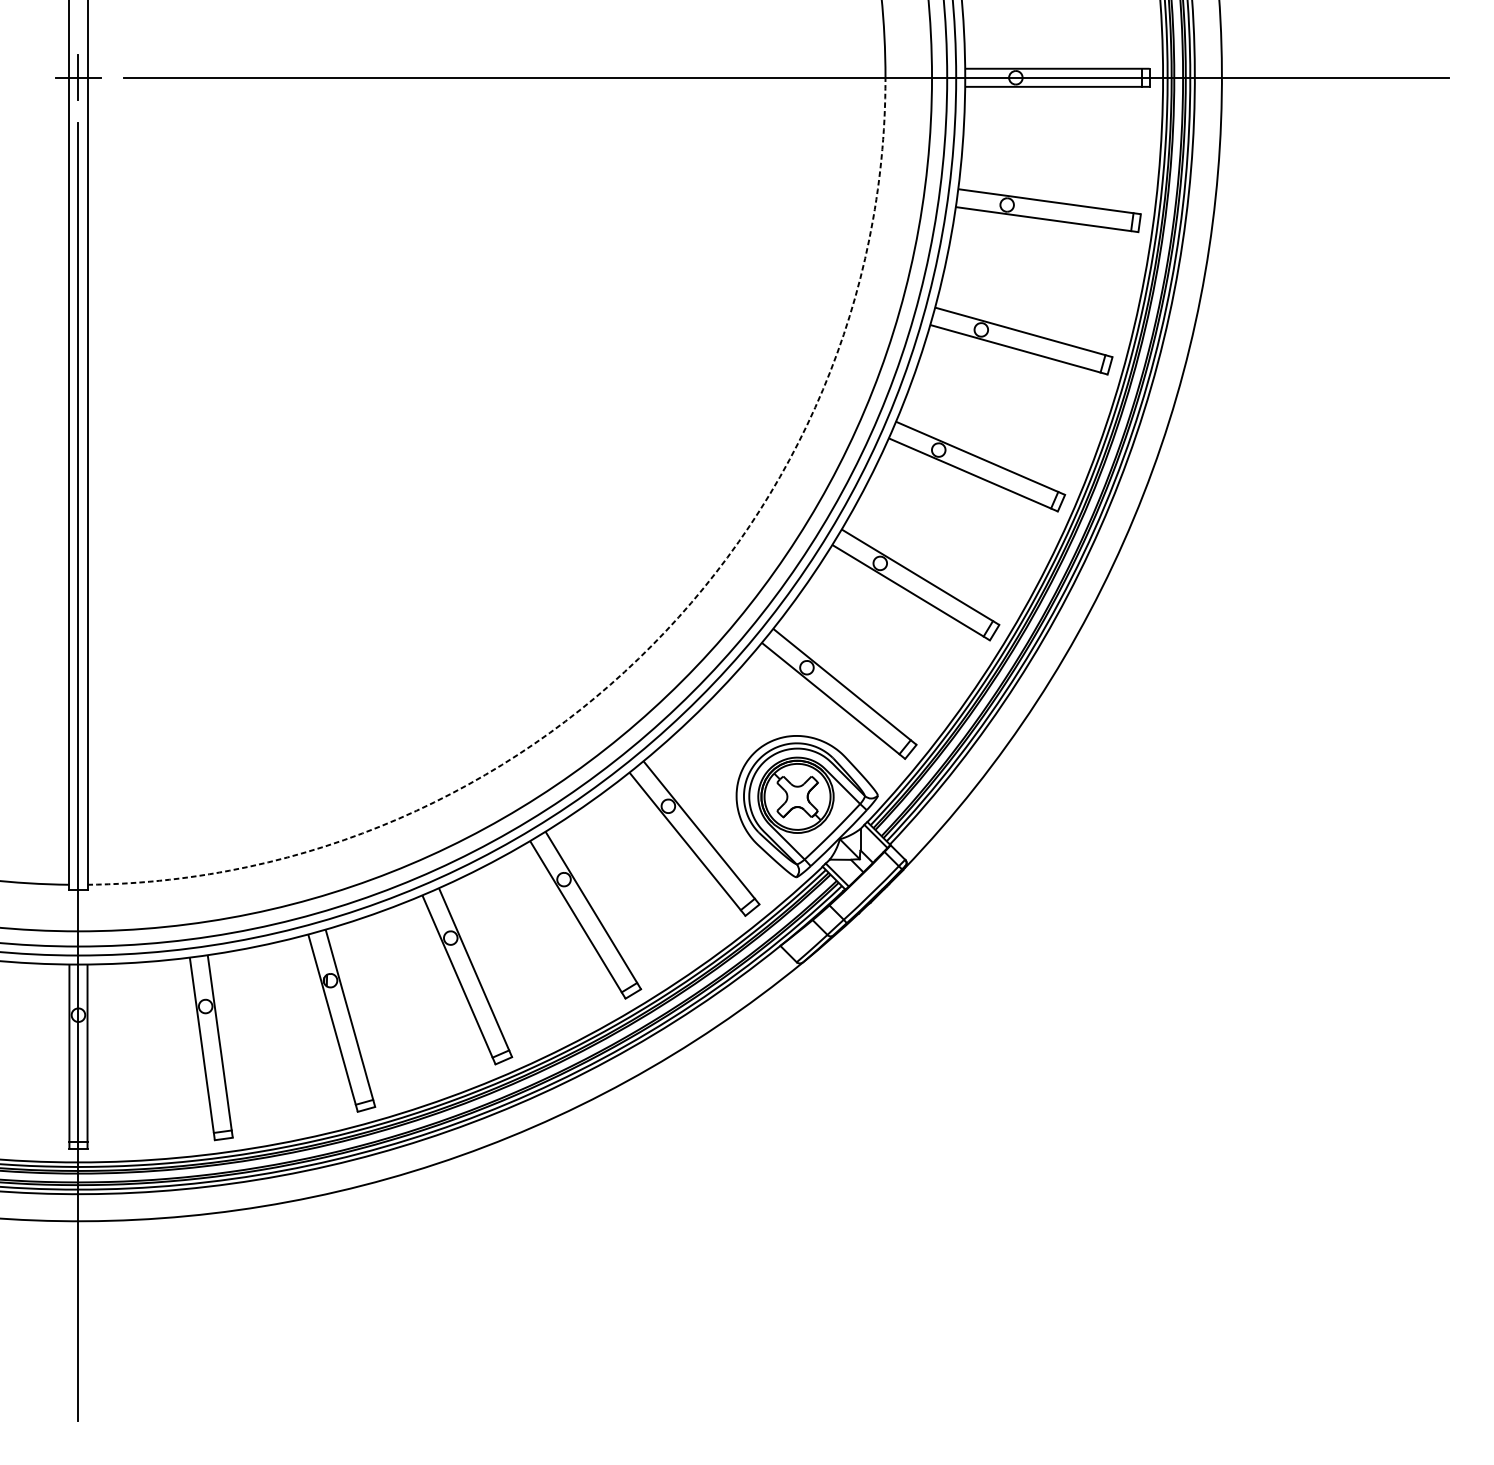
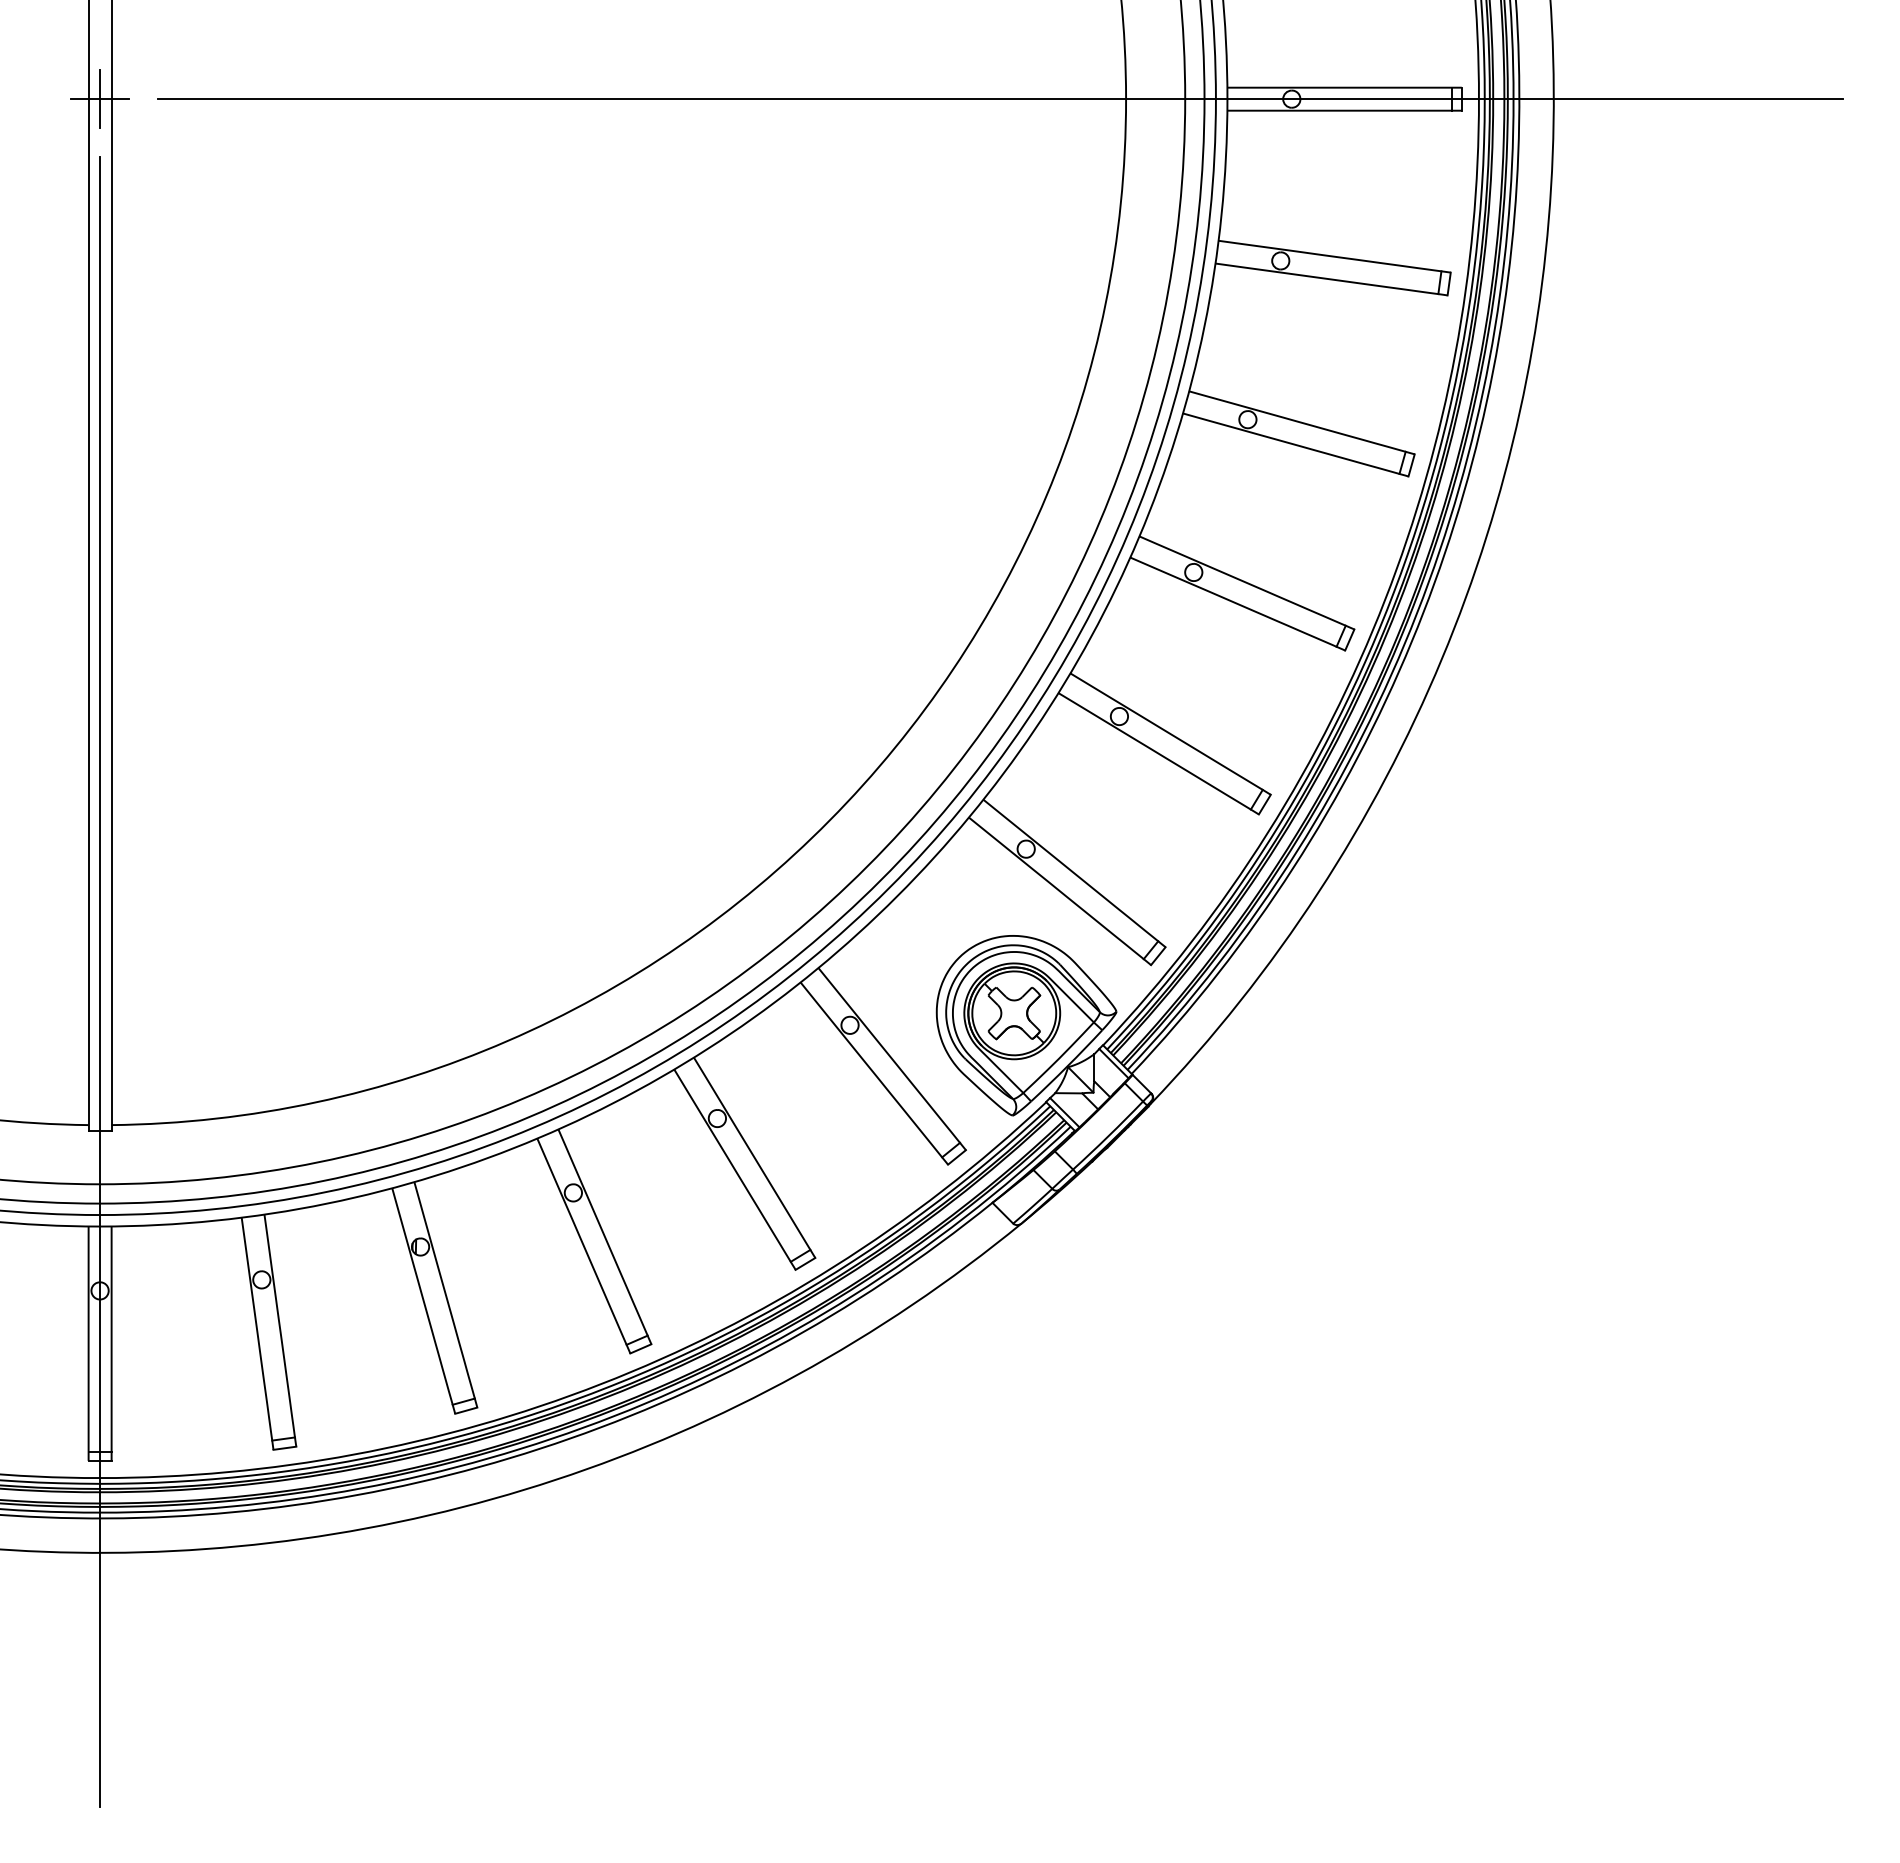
arc: (652, 645) -> (829, 820), dashed -> solid

